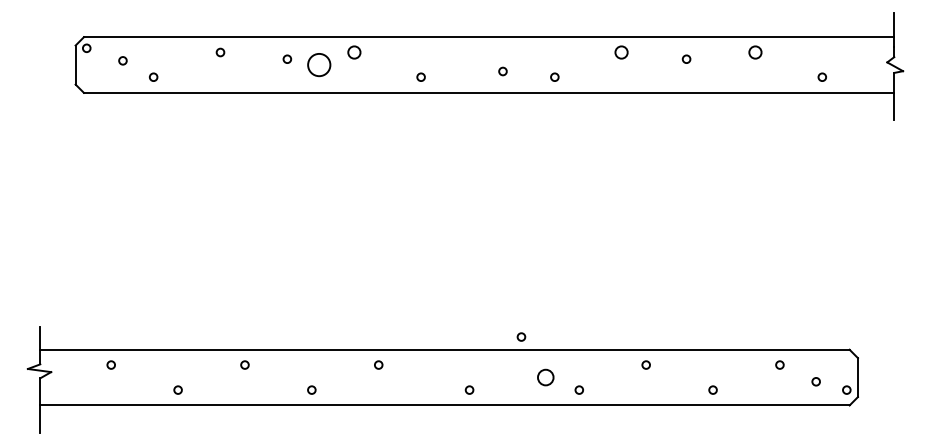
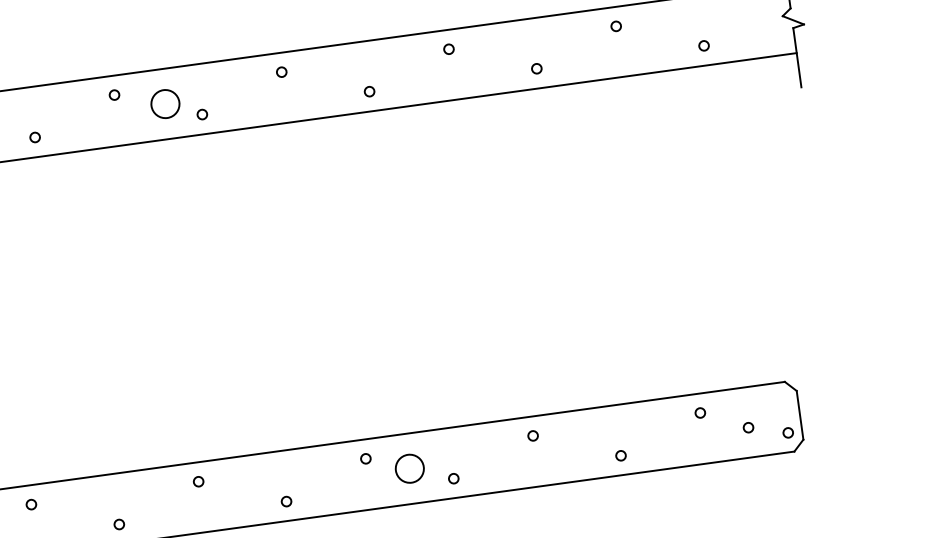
circle: (353, 52) -> (113, 95), size x0.62
circle: (621, 52) -> (448, 49), size x0.62
circle: (755, 52) -> (616, 26), size x0.62
circle: (287, 58) -> (35, 136), moved
circle: (686, 58) -> (536, 67), moved
circle: (319, 65) -> (165, 104), moved
circle: (502, 71) -> (281, 72), moved
circle: (521, 336) -> (365, 458), moved
circle: (545, 377) -> (409, 468), size x1.43
circle: (469, 389) -> (286, 500), moved

